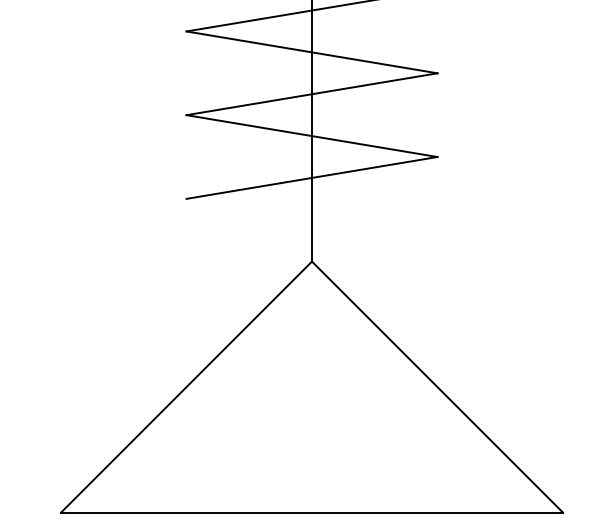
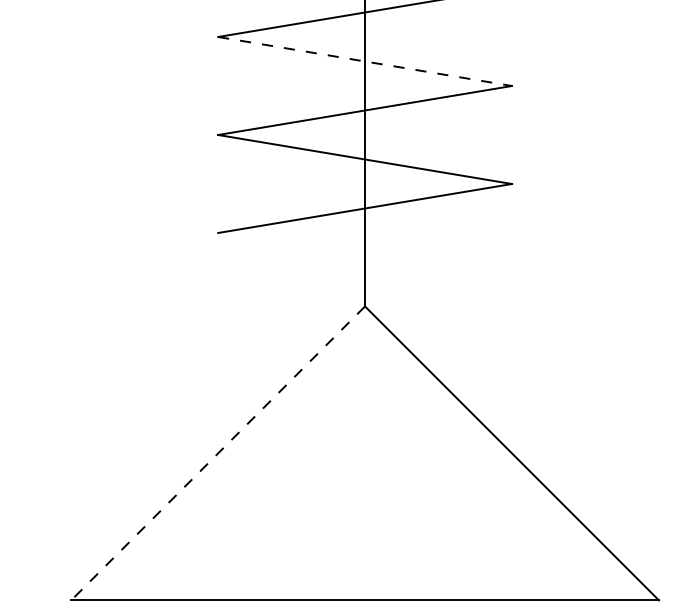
line: (312, 52) -> (365, 61), solid -> dashed
line: (186, 387) -> (218, 453), solid -> dashed

